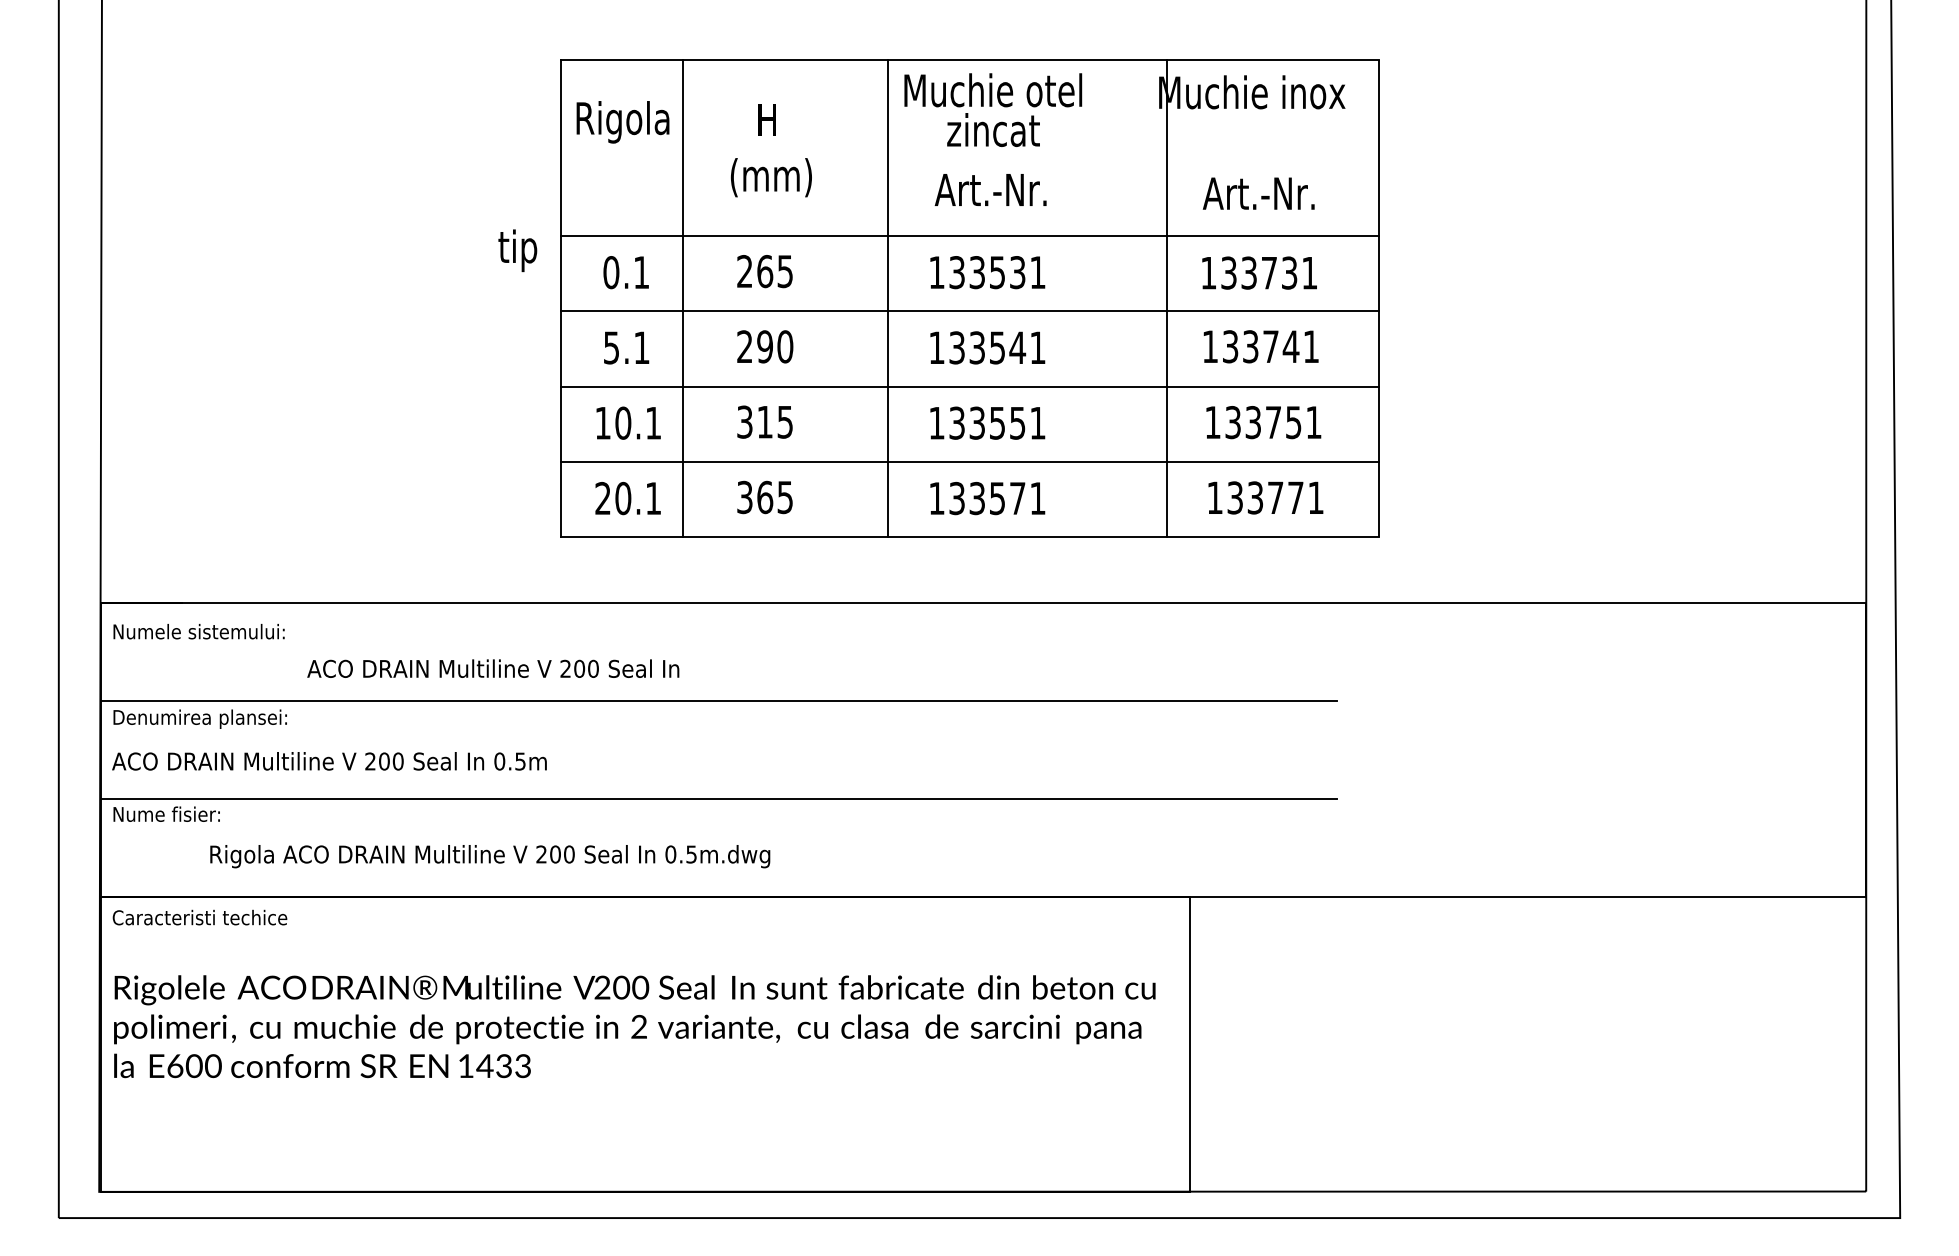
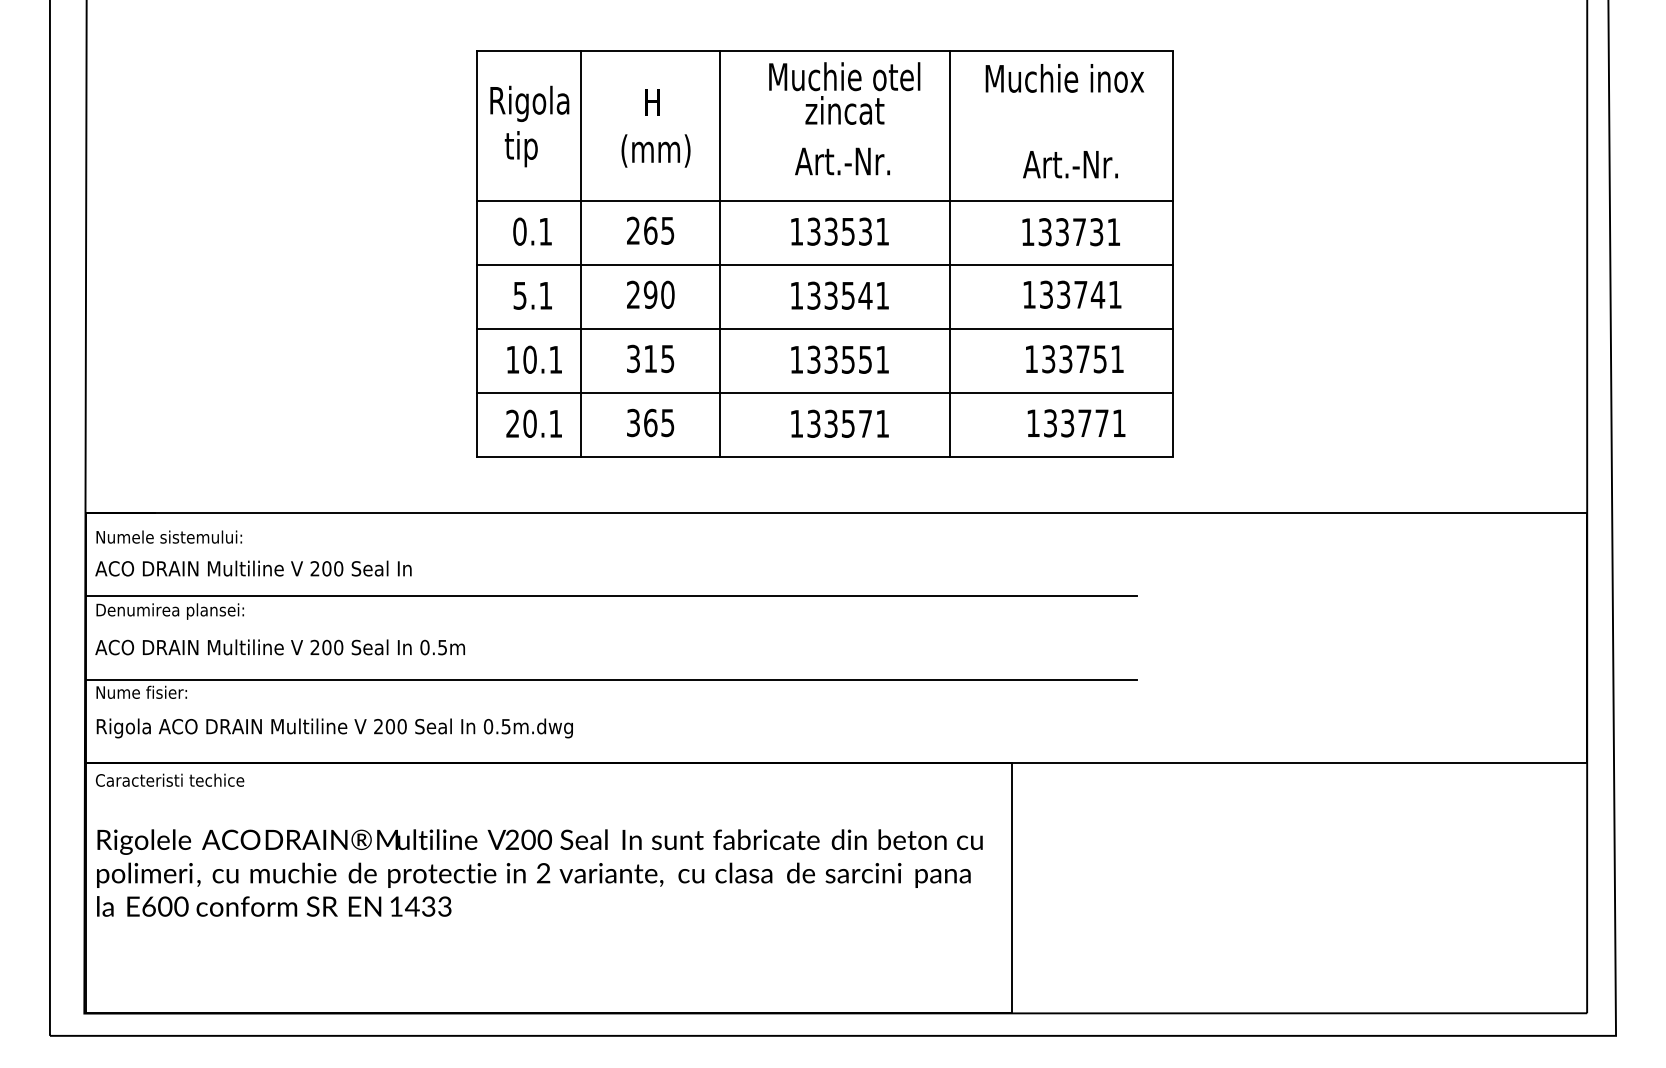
text: (516, 251) -> (520, 149), moved
line: (888, 298) -> (720, 253), moved
line: (1167, 298) -> (950, 253), moved
text: (493, 668) -> (253, 568), moved
text: (489, 856) -> (334, 728), moved

